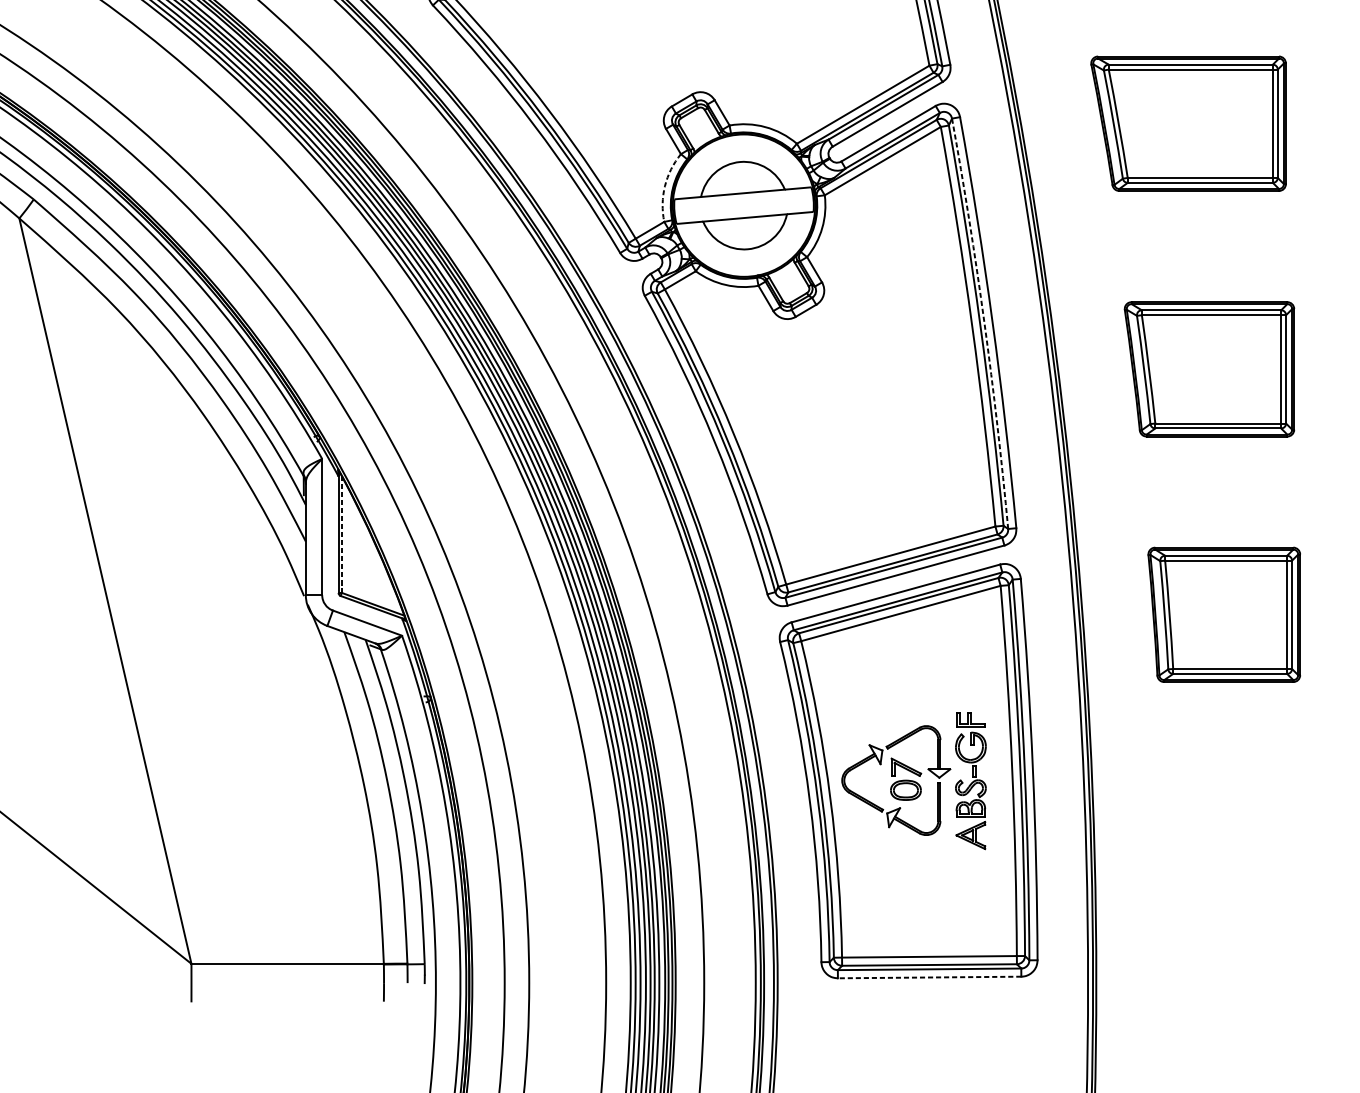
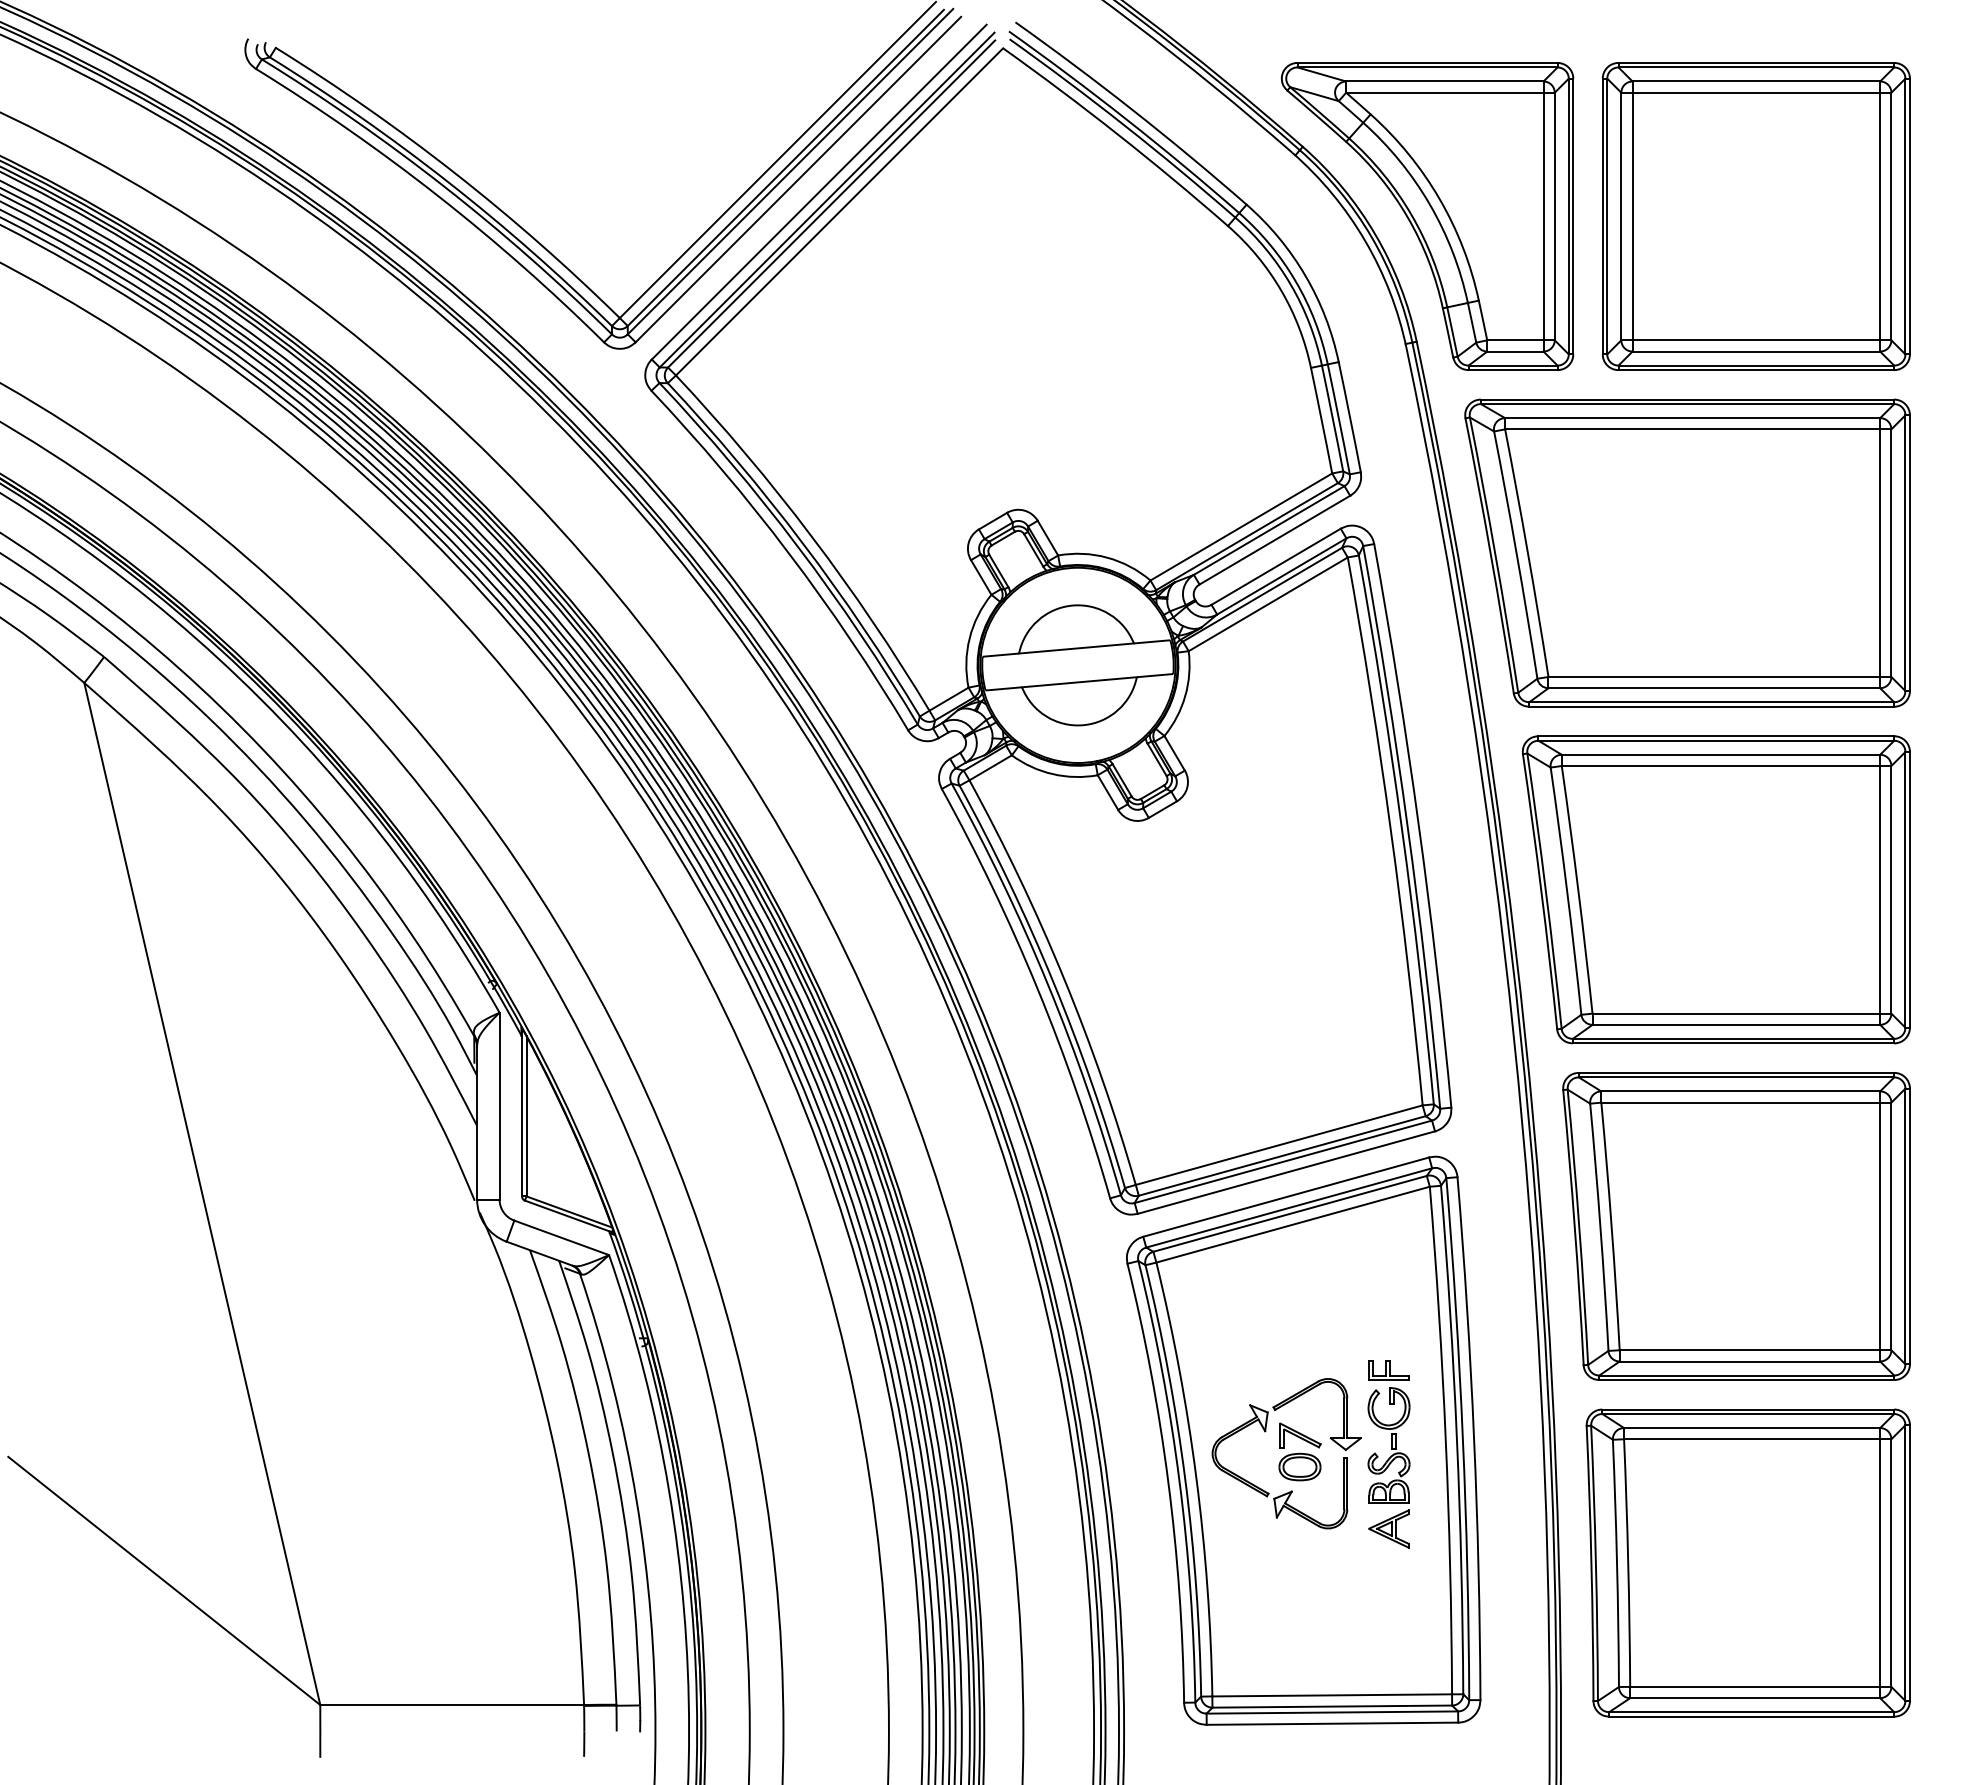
part: (1188, 123) -> (1687, 552), size x1.67
arc: (664, 186) -> (969, 638), dashed -> solid
arc: (984, 323) -> (1407, 826), dashed -> solid
part: (1208, 369) -> (1715, 889), size x1.67
line: (341, 534) -> (526, 1116), dashed -> solid
part: (1224, 614) -> (1736, 1226), size x1.67
part: (1232, 859) -> (1747, 1562), added
line: (929, 977) -> (1332, 1723), dashed -> solid

